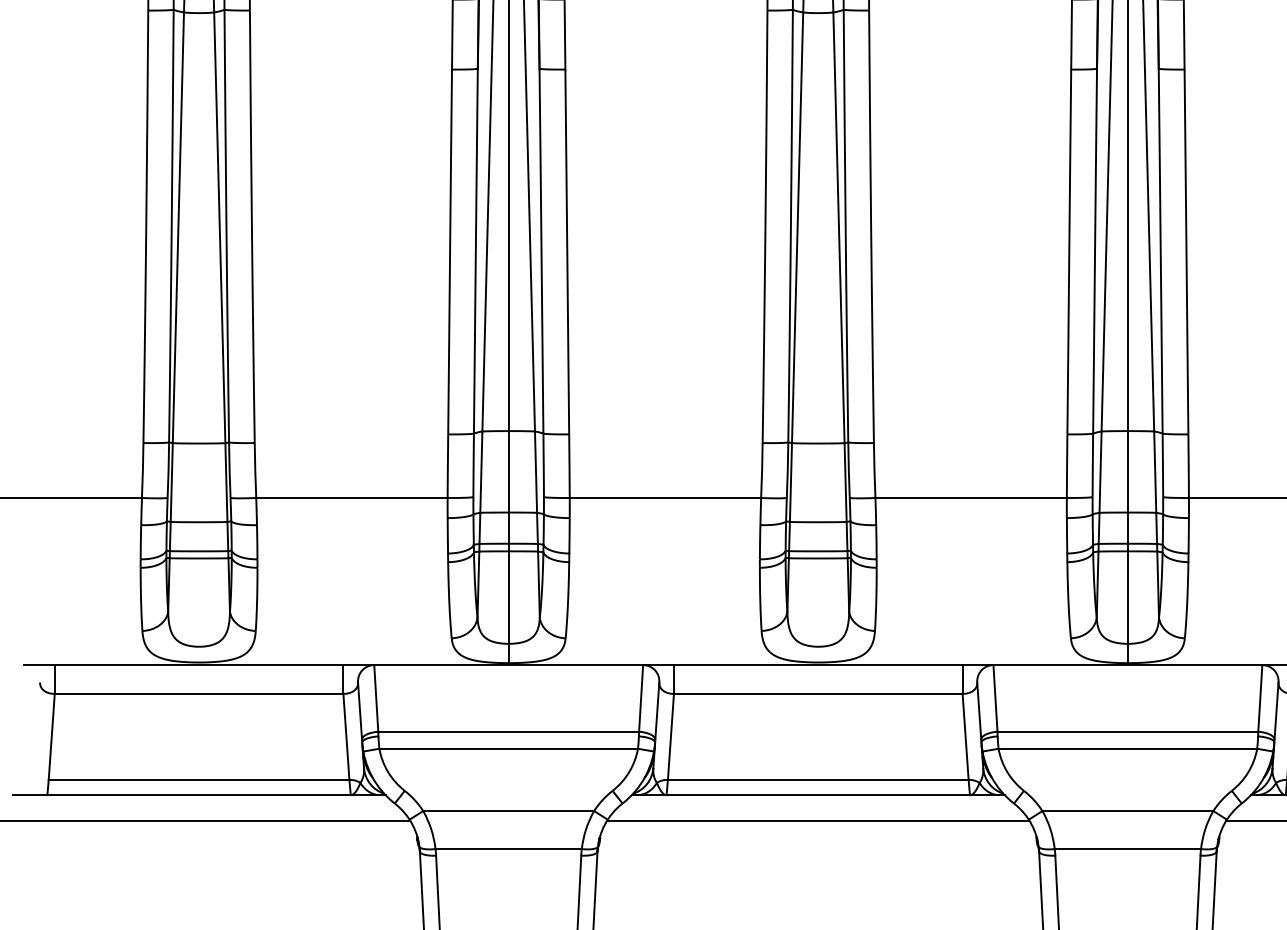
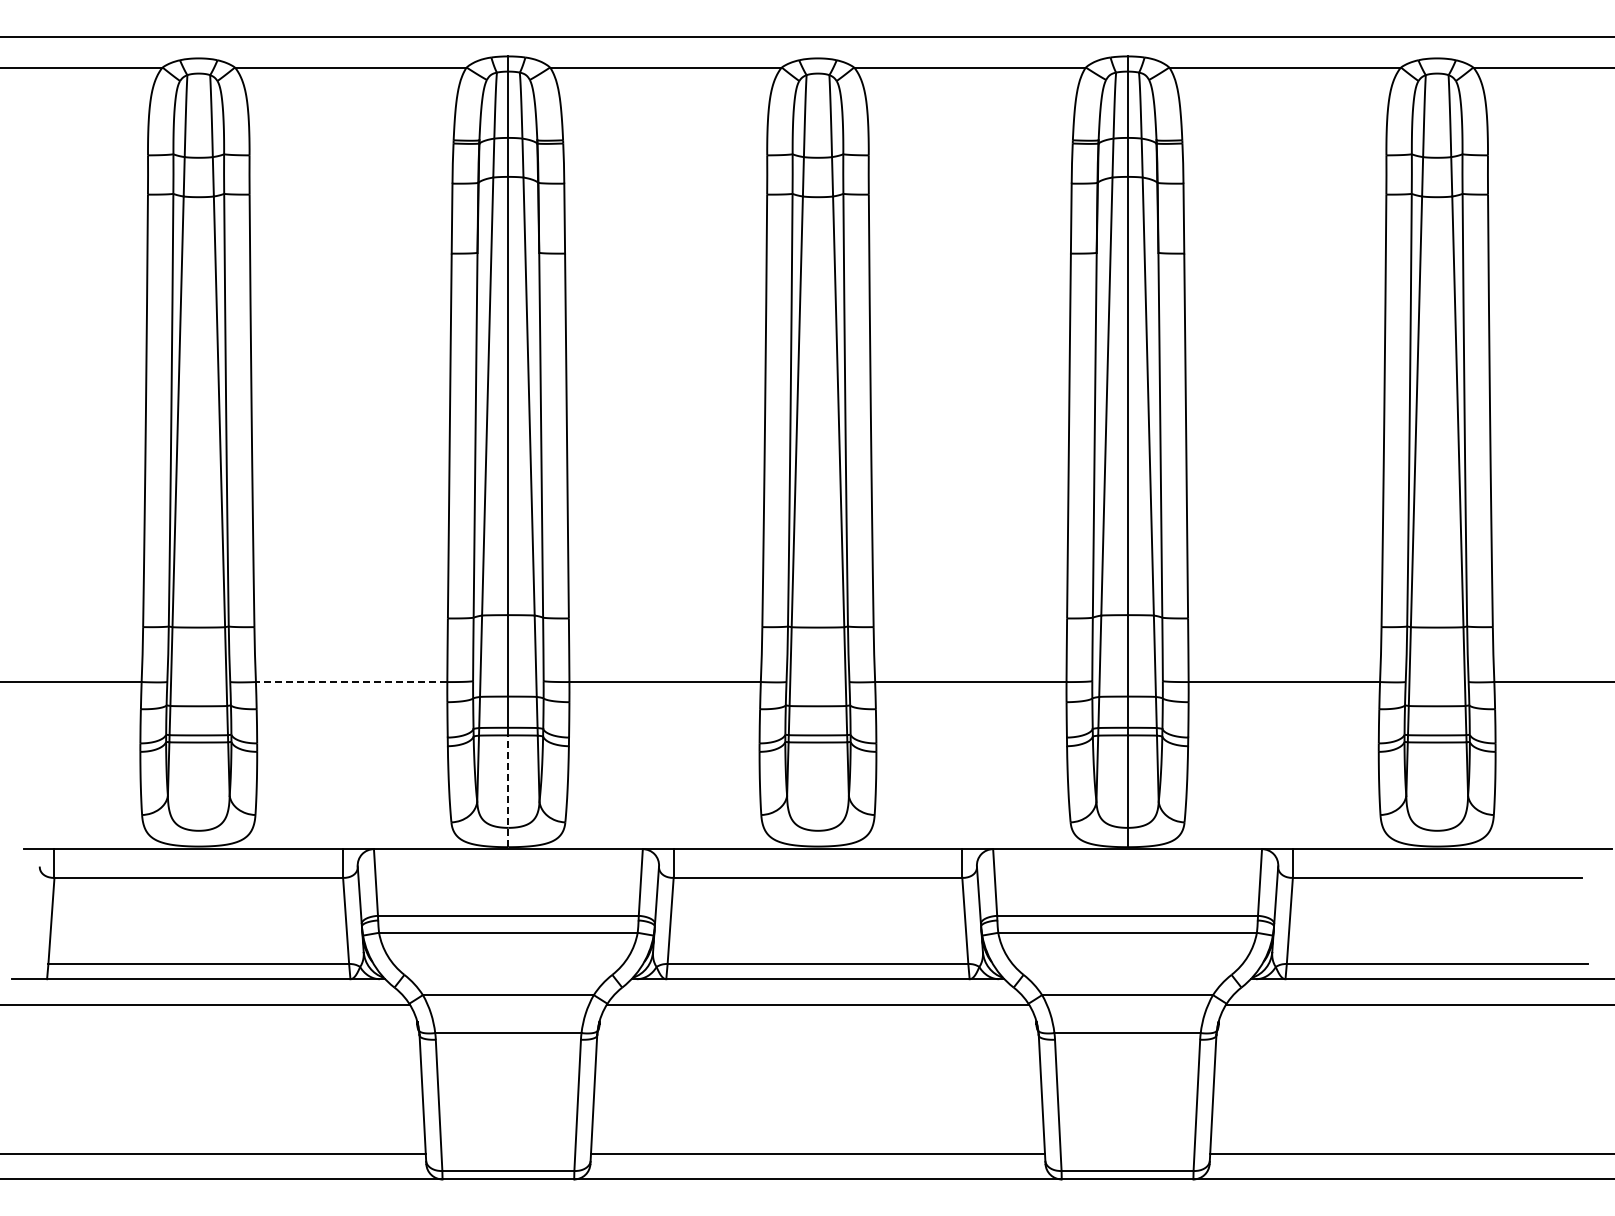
line: (351, 498) -> (351, 682), solid -> dashed
line: (508, 607) -> (508, 791), solid -> dashed

